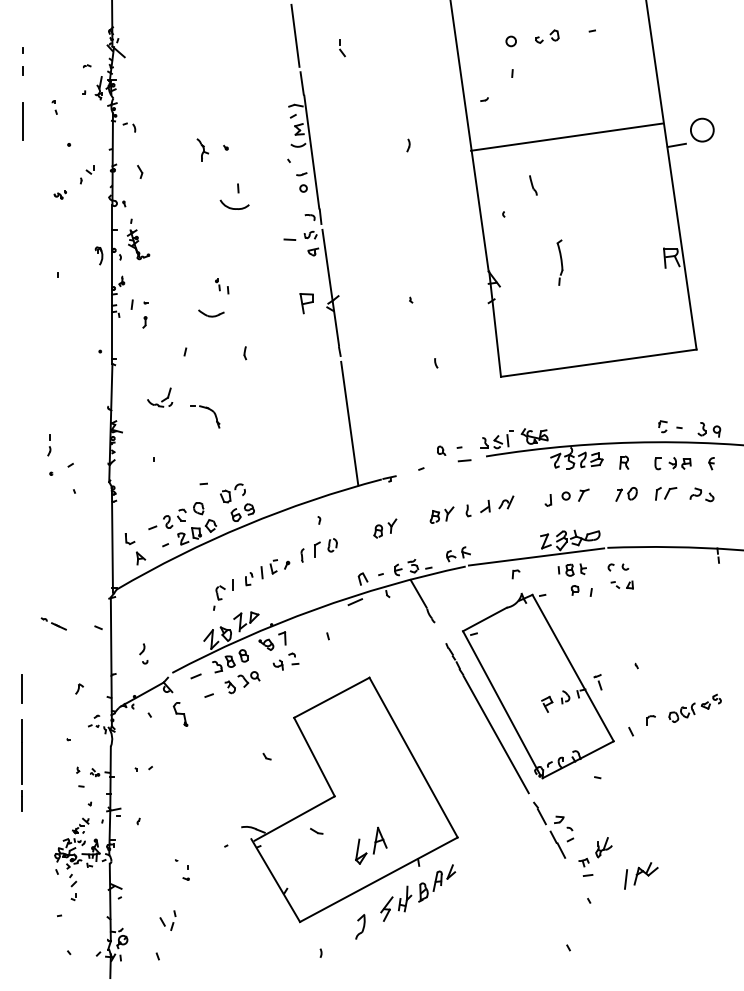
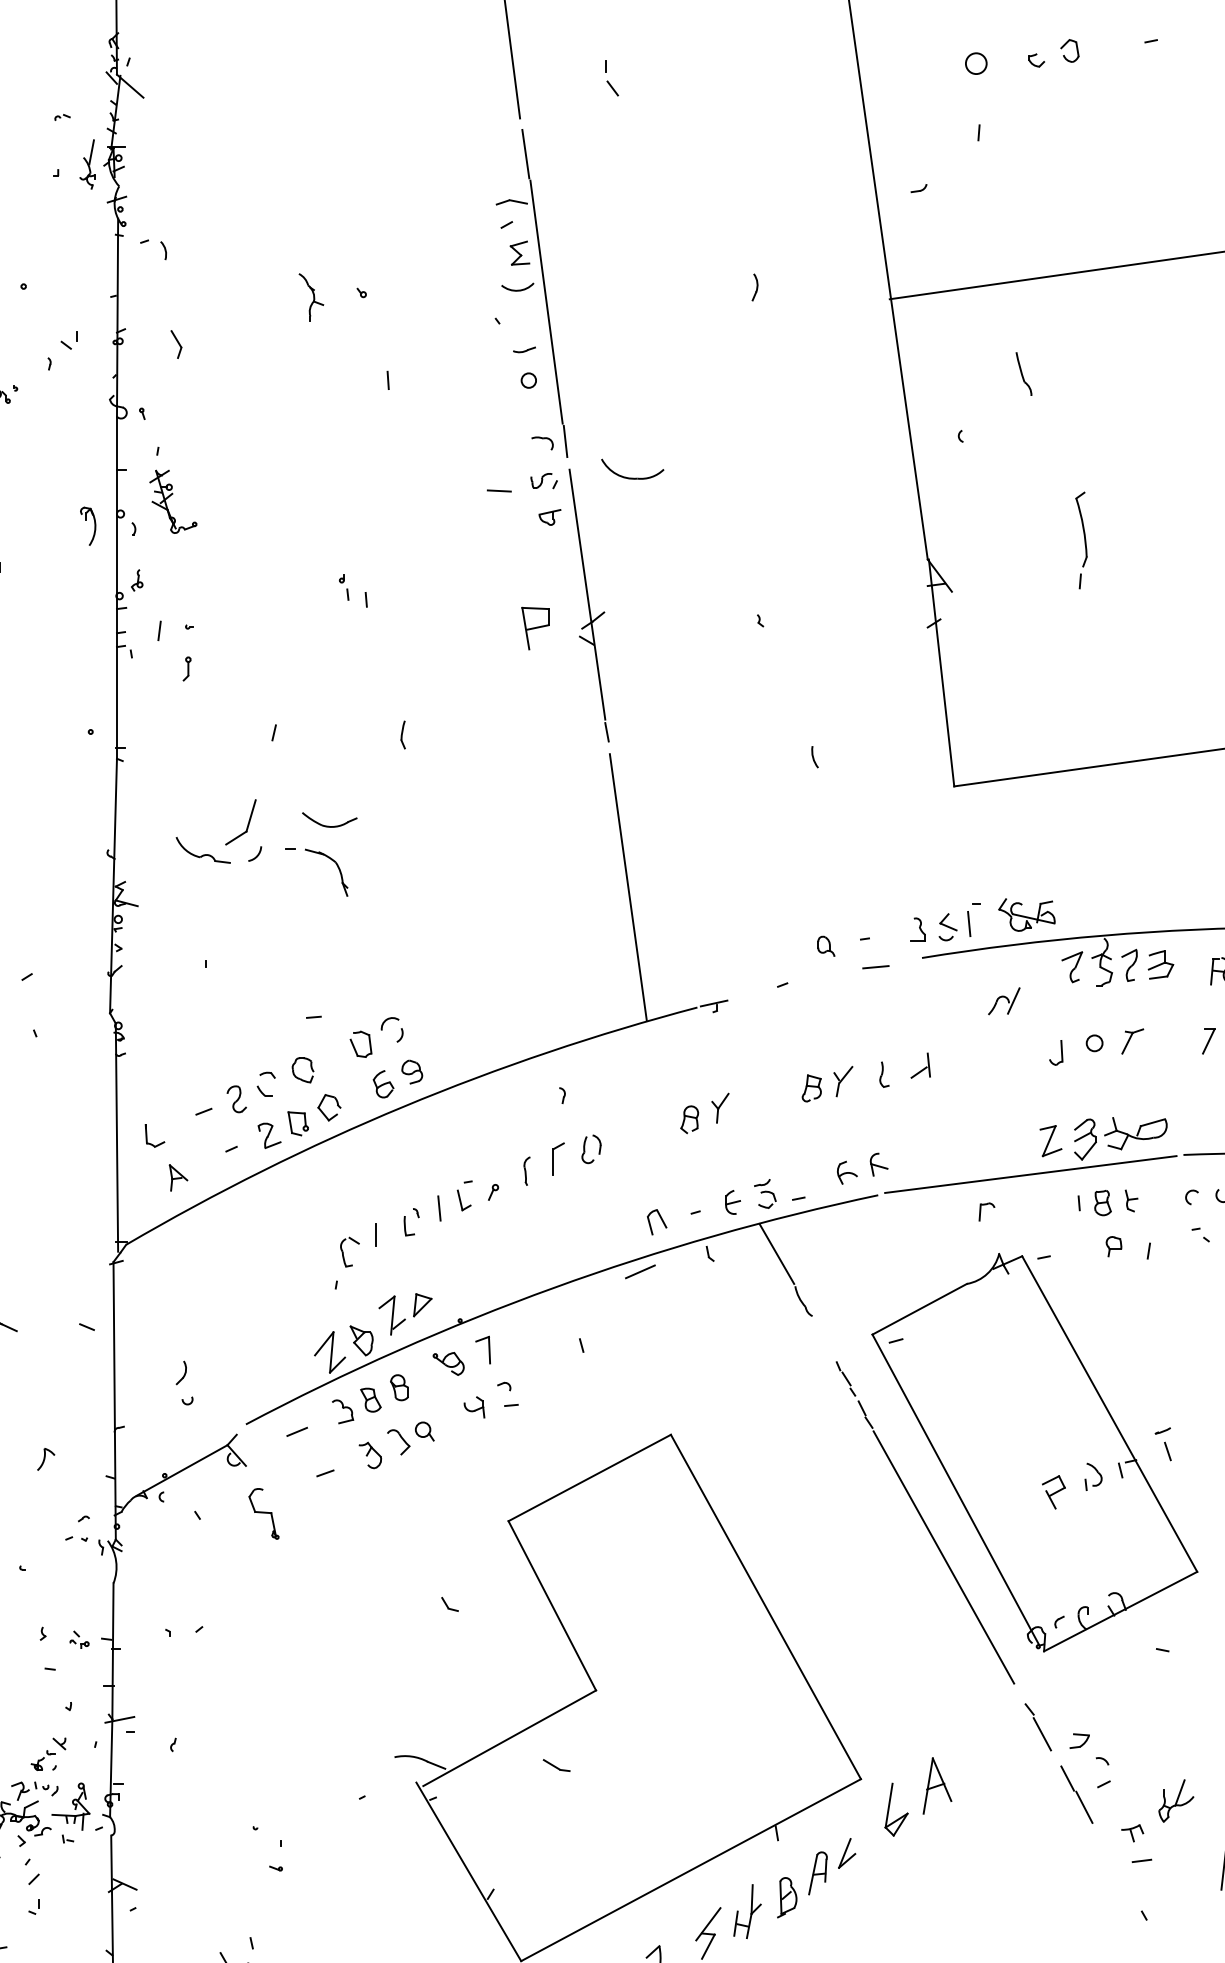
part: (234, 204) -> (632, 468), moved
part: (211, 313) -> (330, 820), moved
part: (160, 397) -> (220, 830), size x1.6
part: (506, 502) -> (1004, 1001), moved
part: (371, 845) -> (918, 1796), moved

